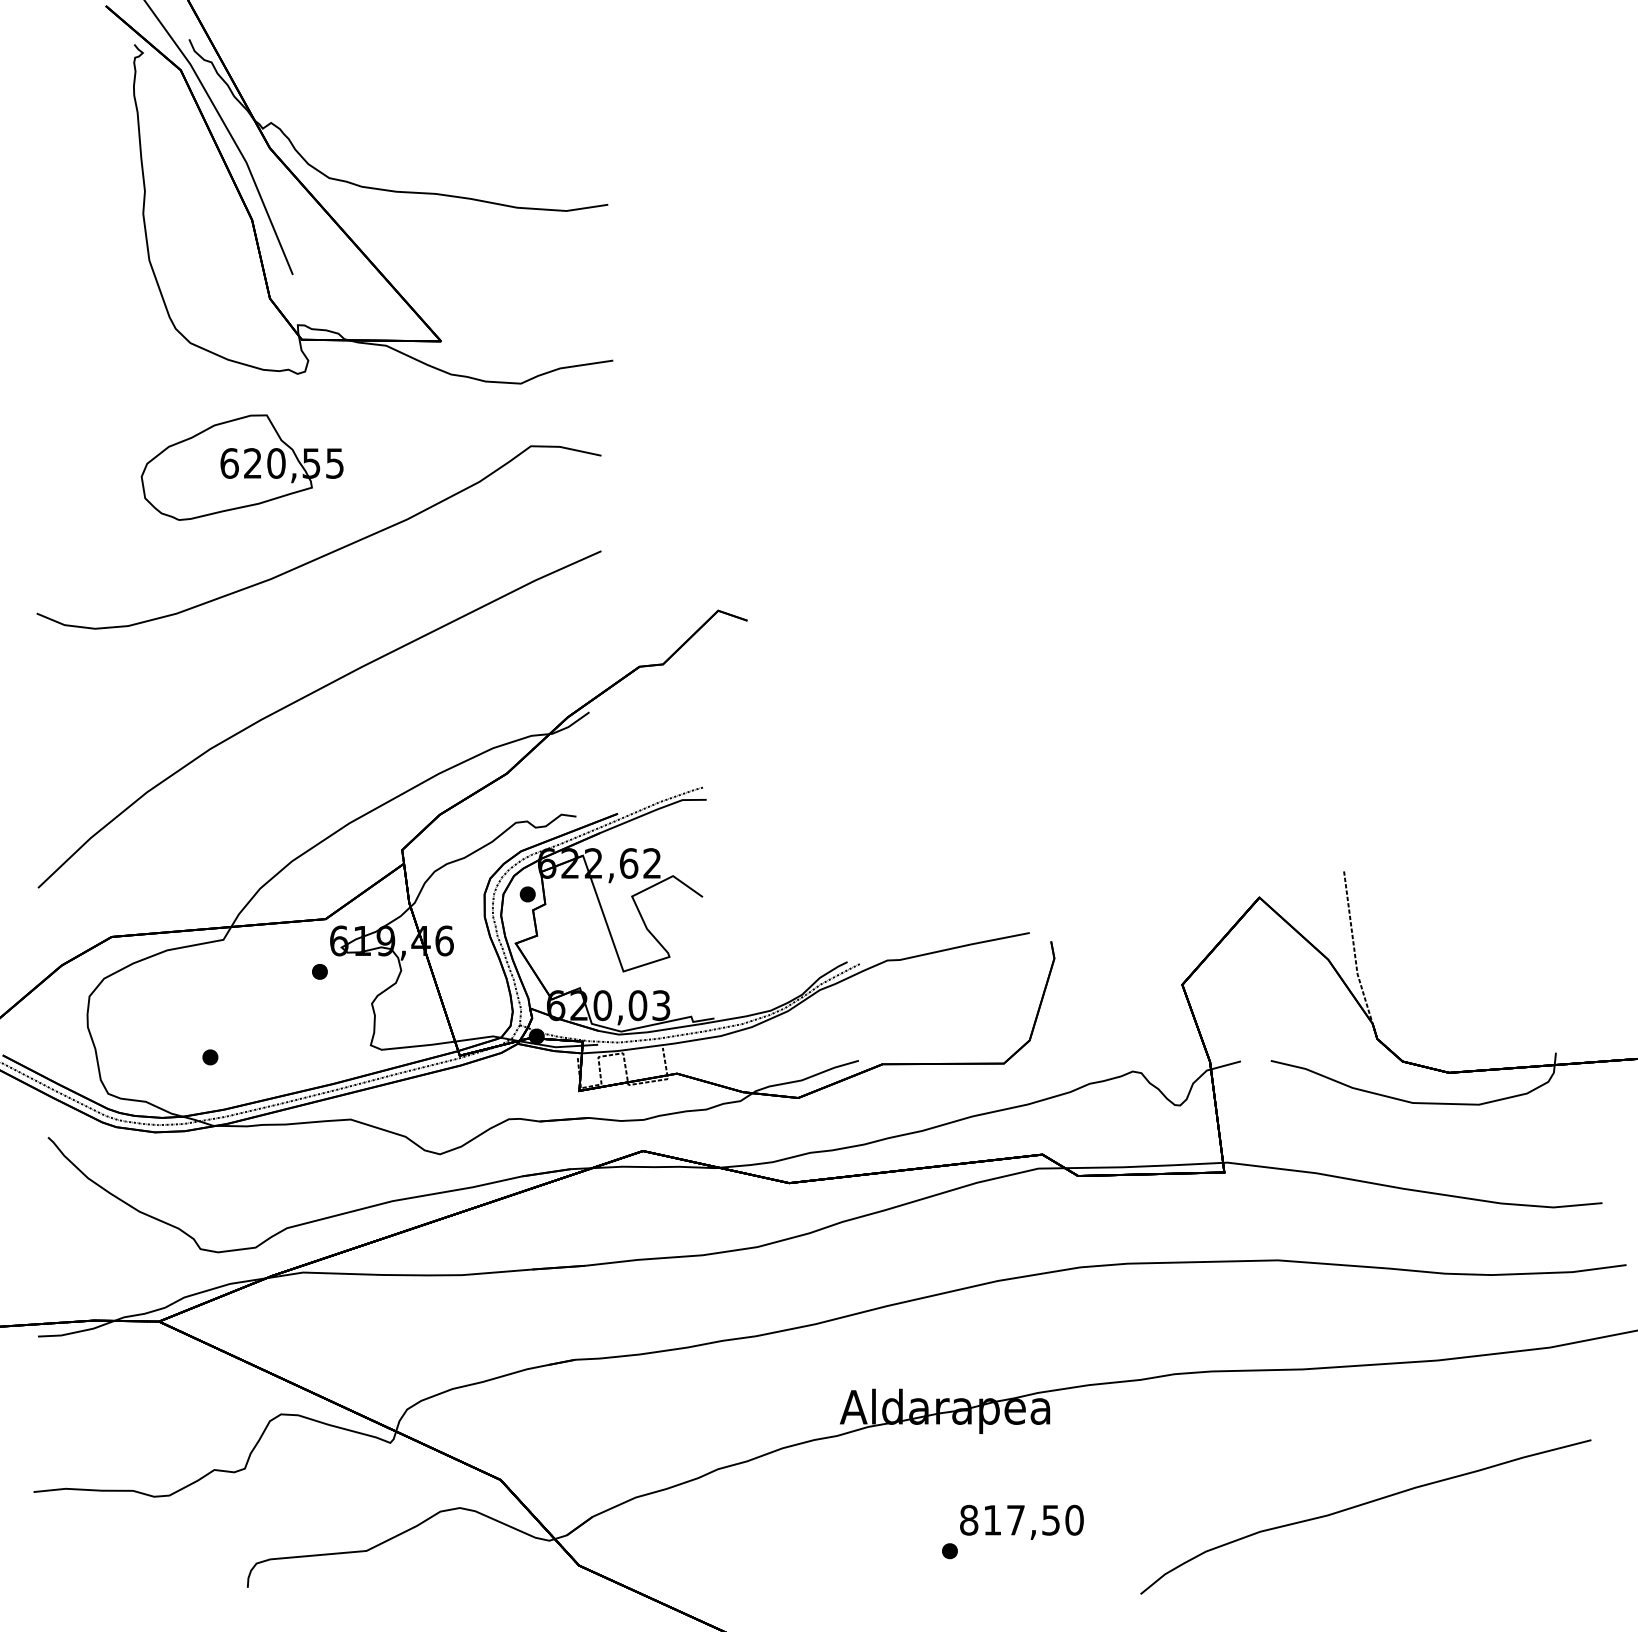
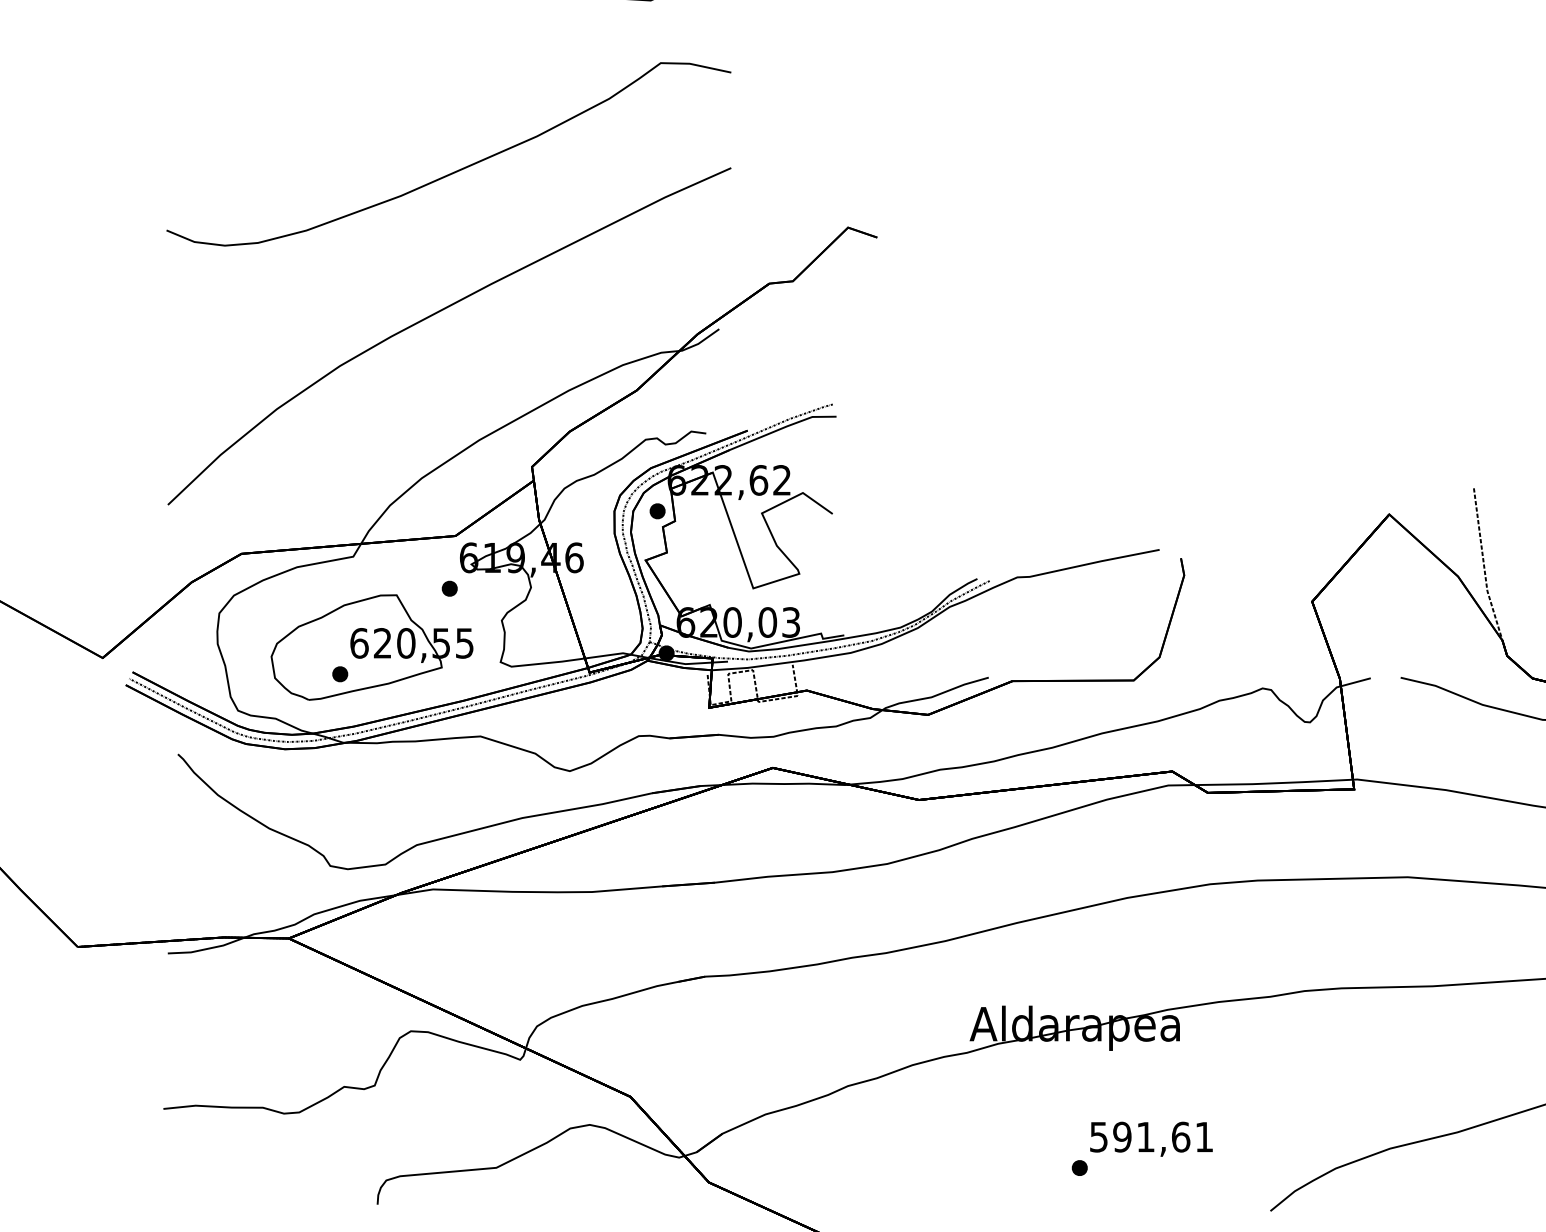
part: (241, 467) -> (371, 647), moved
text: (1021, 1519) -> (1151, 1136), 817,50 -> 591,61

